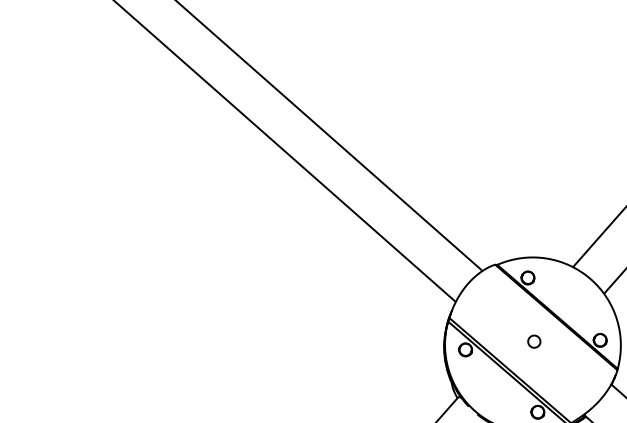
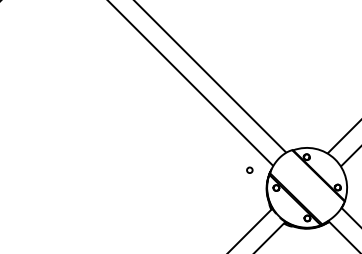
part: (533, 339) -> (249, 169), moved

